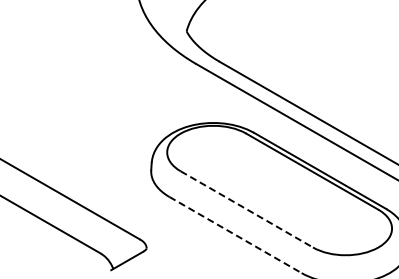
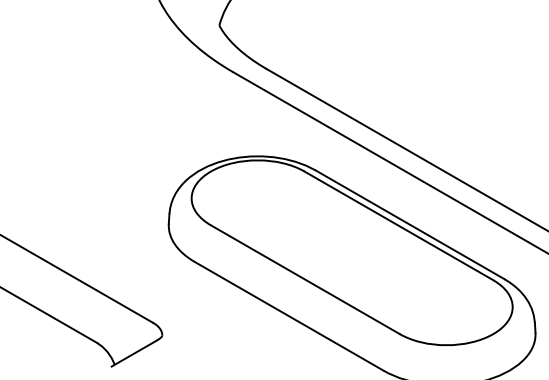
line: (247, 209) -> (306, 279), dashed -> solid
line: (235, 235) -> (289, 316), dashed -> solid

